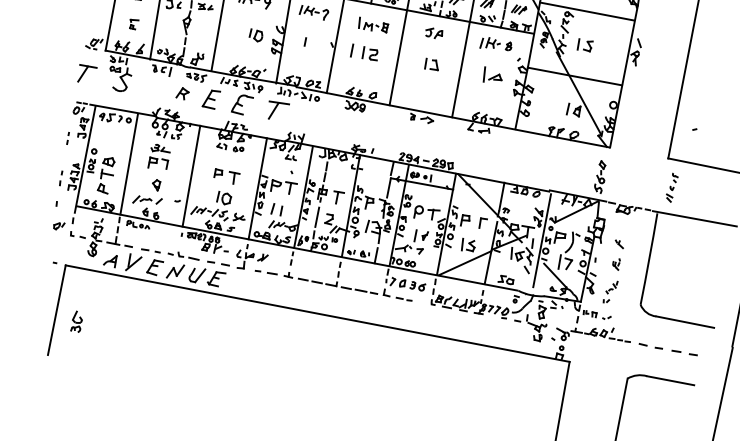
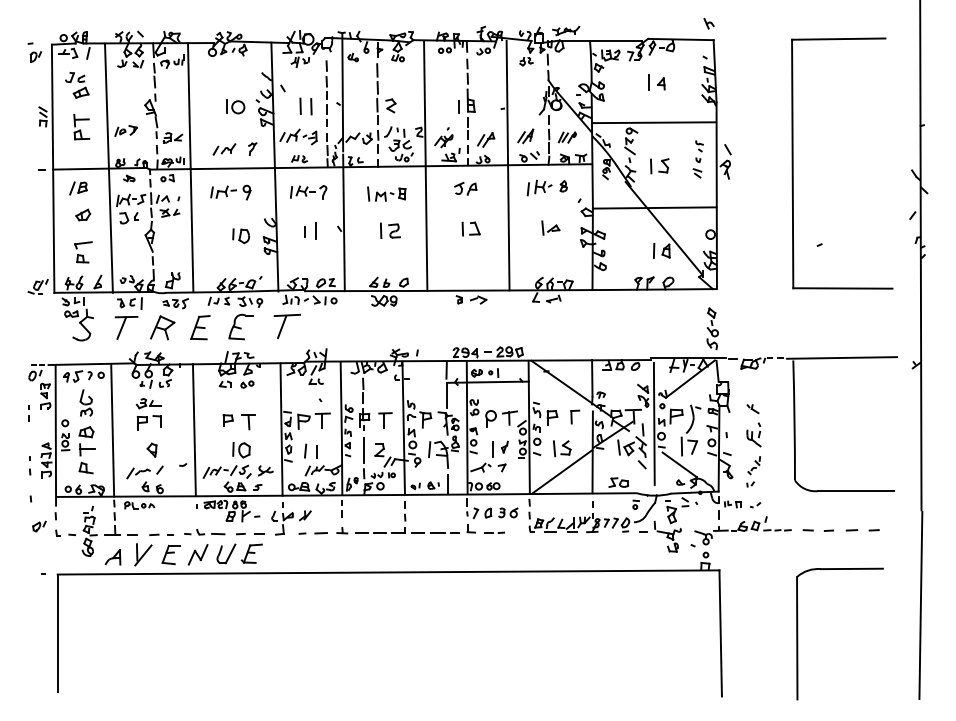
part: (133, 24) -> (83, 252), size x1.67
line: (351, 50) -> (315, 230), moved
part: (86, 74) -> (126, 327), moved
part: (492, 75) -> (550, 227), size x0.71
part: (182, 93) -> (162, 327), size x1.67
part: (671, 187) -> (697, 159), moved
part: (615, 263) -> (753, 434), size x1.67
part: (77, 321) -> (86, 402), moved

